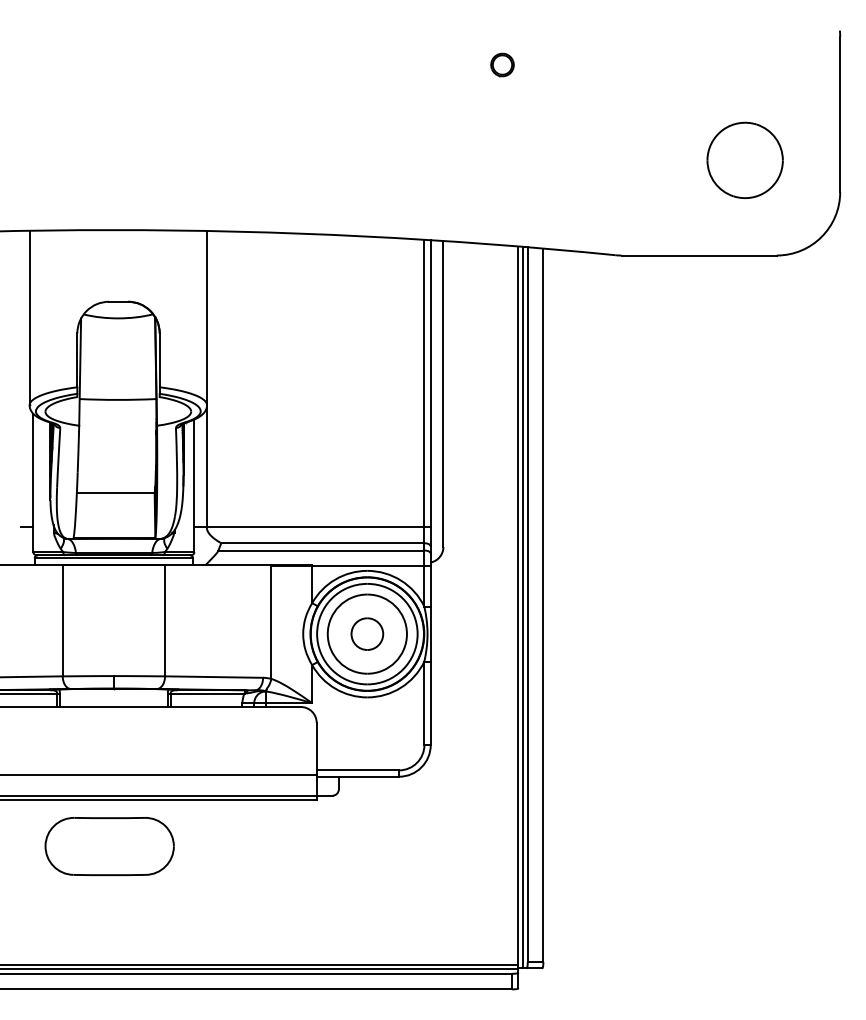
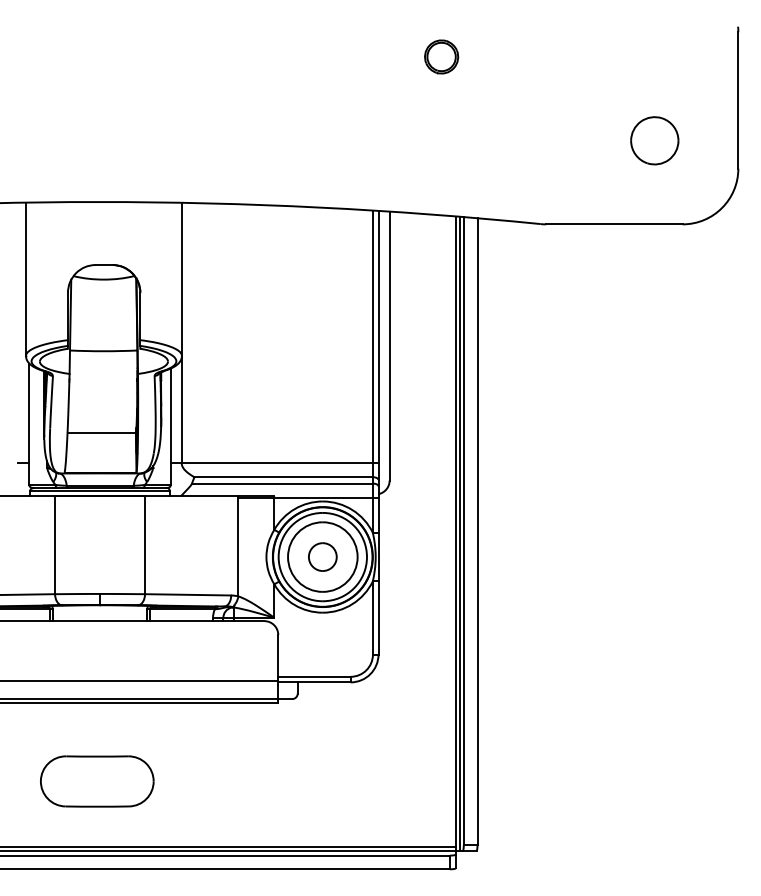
part: (502, 64) -> (441, 56), size x1.67
part: (744, 160) -> (654, 140), size x0.71
part: (109, 846) -> (97, 781), moved

